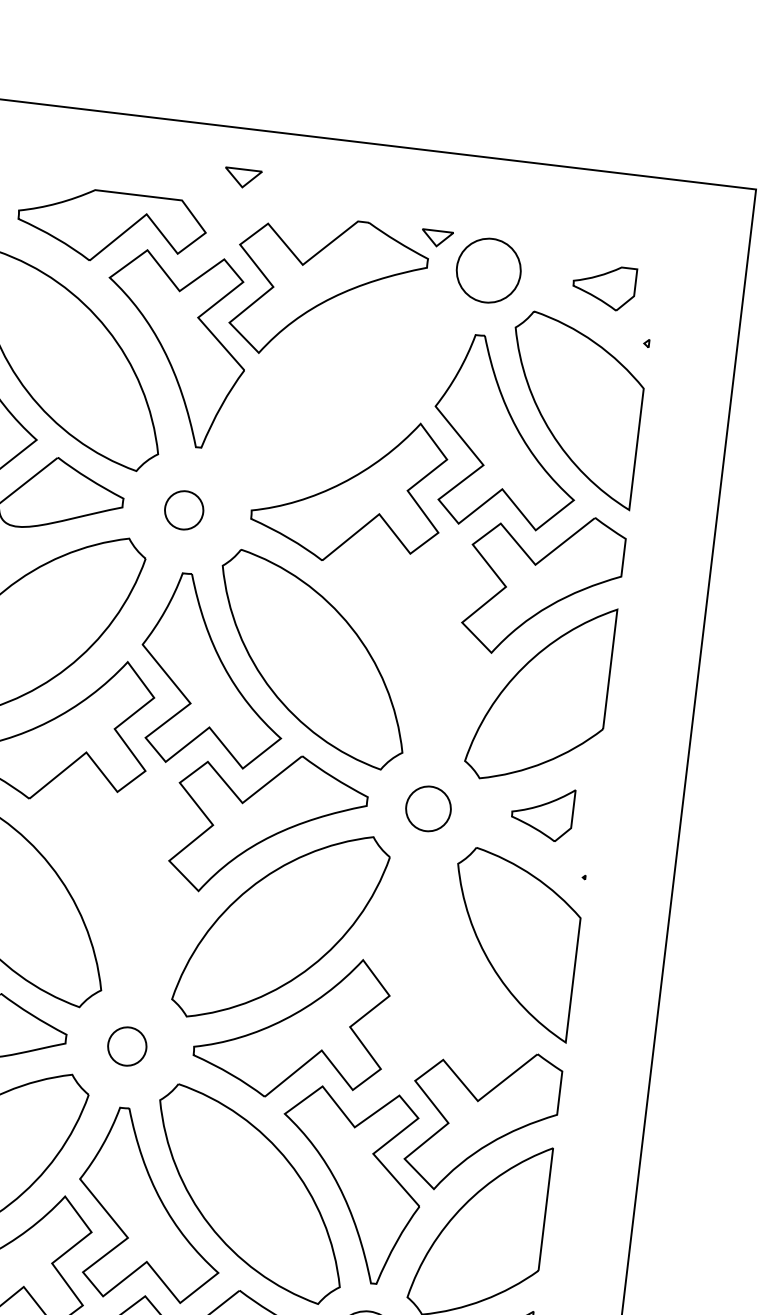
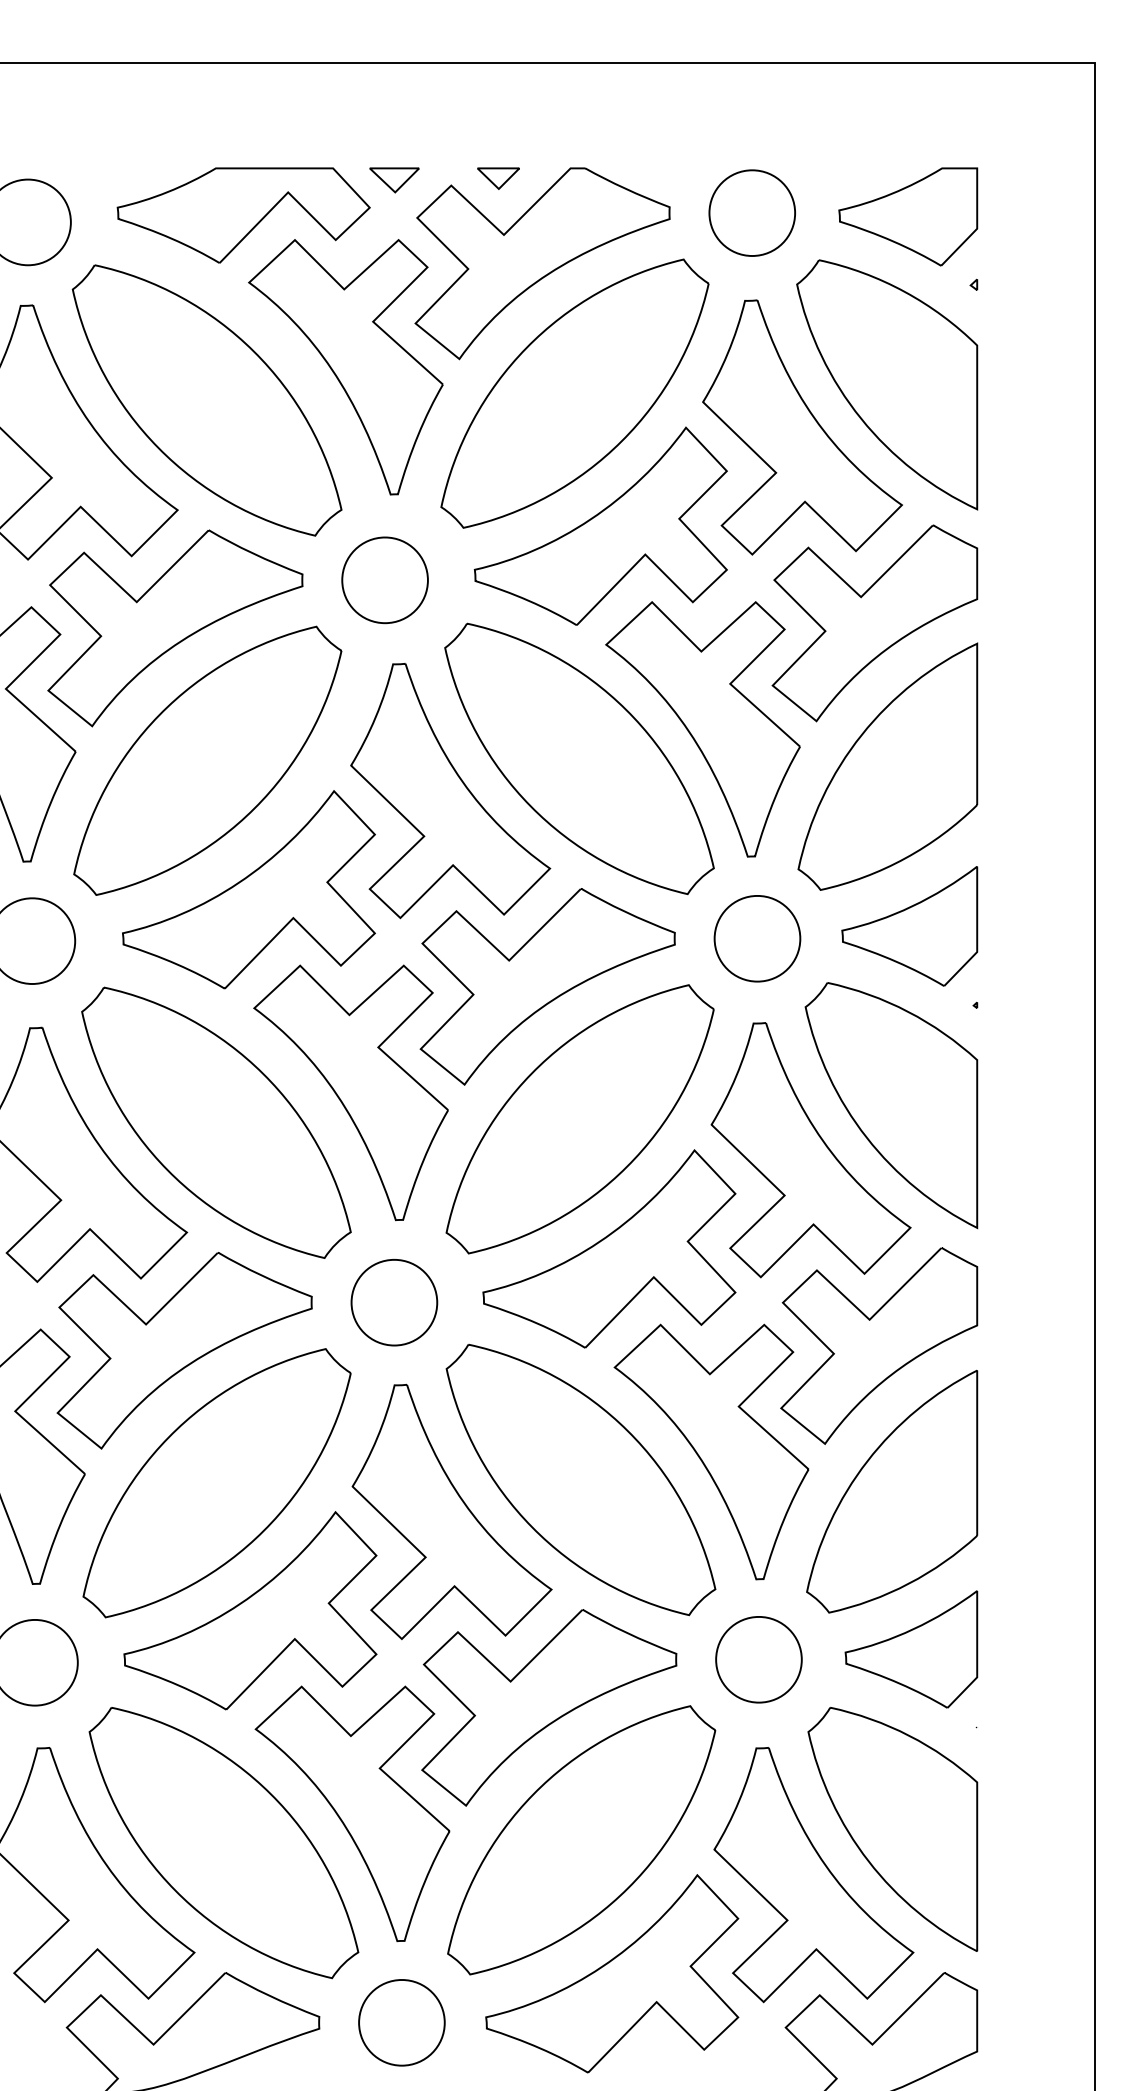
part: (242, 178) -> (394, 180), moved
part: (437, 238) -> (498, 178), moved
part: (604, 286) -> (908, 216), size x1.67
part: (341, 388) -> (574, 393), added
part: (183, 510) -> (384, 580), size x1.67
part: (406, 648) -> (702, 729), added
part: (428, 808) -> (757, 938), size x1.43
part: (542, 813) -> (909, 926), size x1.67
part: (113, 886) -> (350, 1092), added
part: (449, 970) -> (810, 1150), added
part: (127, 1046) -> (394, 1302), size x1.67

